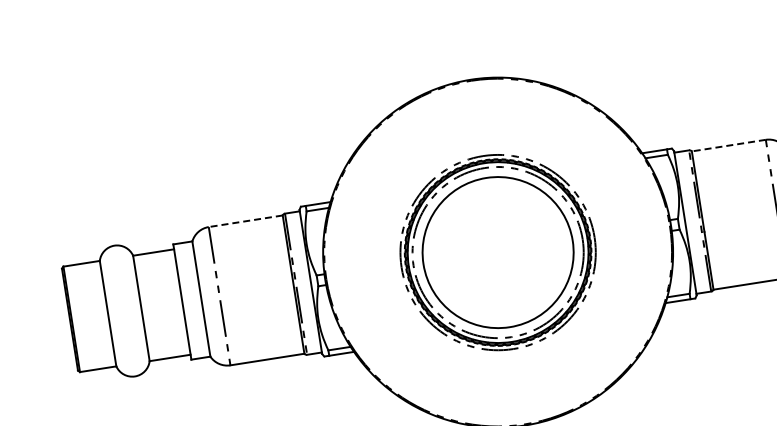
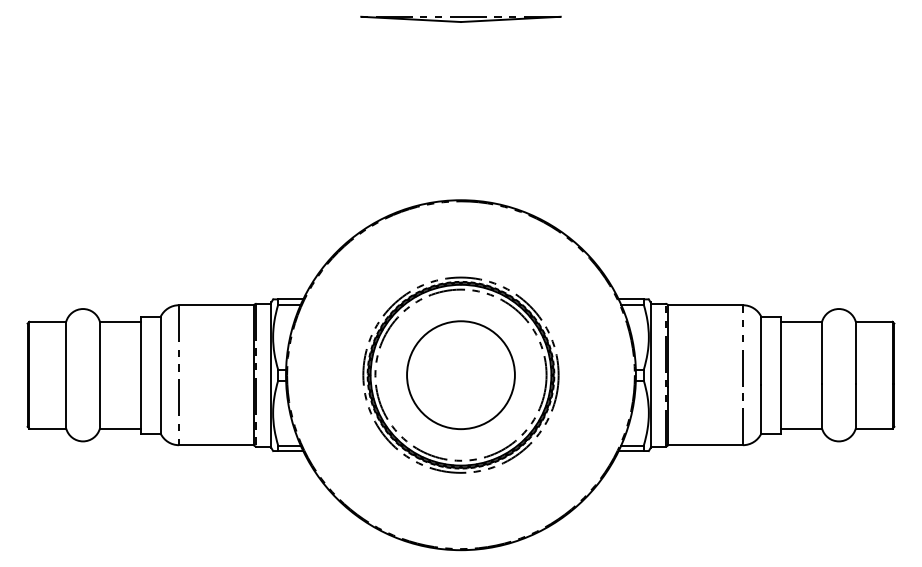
line: (727, 146) -> (704, 305), dashed -> solid
line: (245, 221) -> (216, 305), dashed -> solid
circle: (497, 252) -> (460, 375), size x0.71

